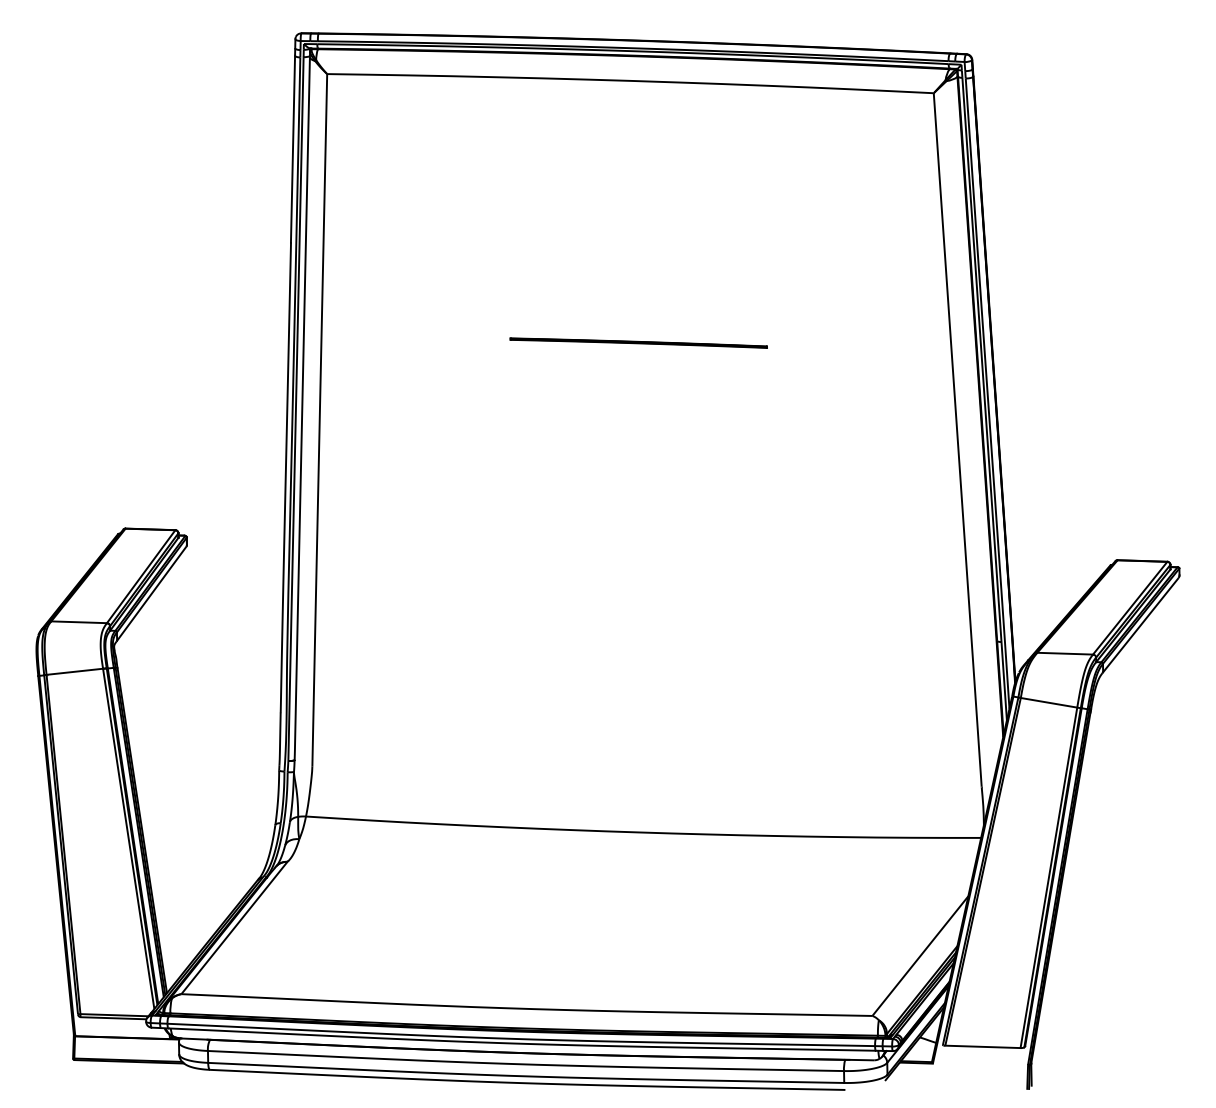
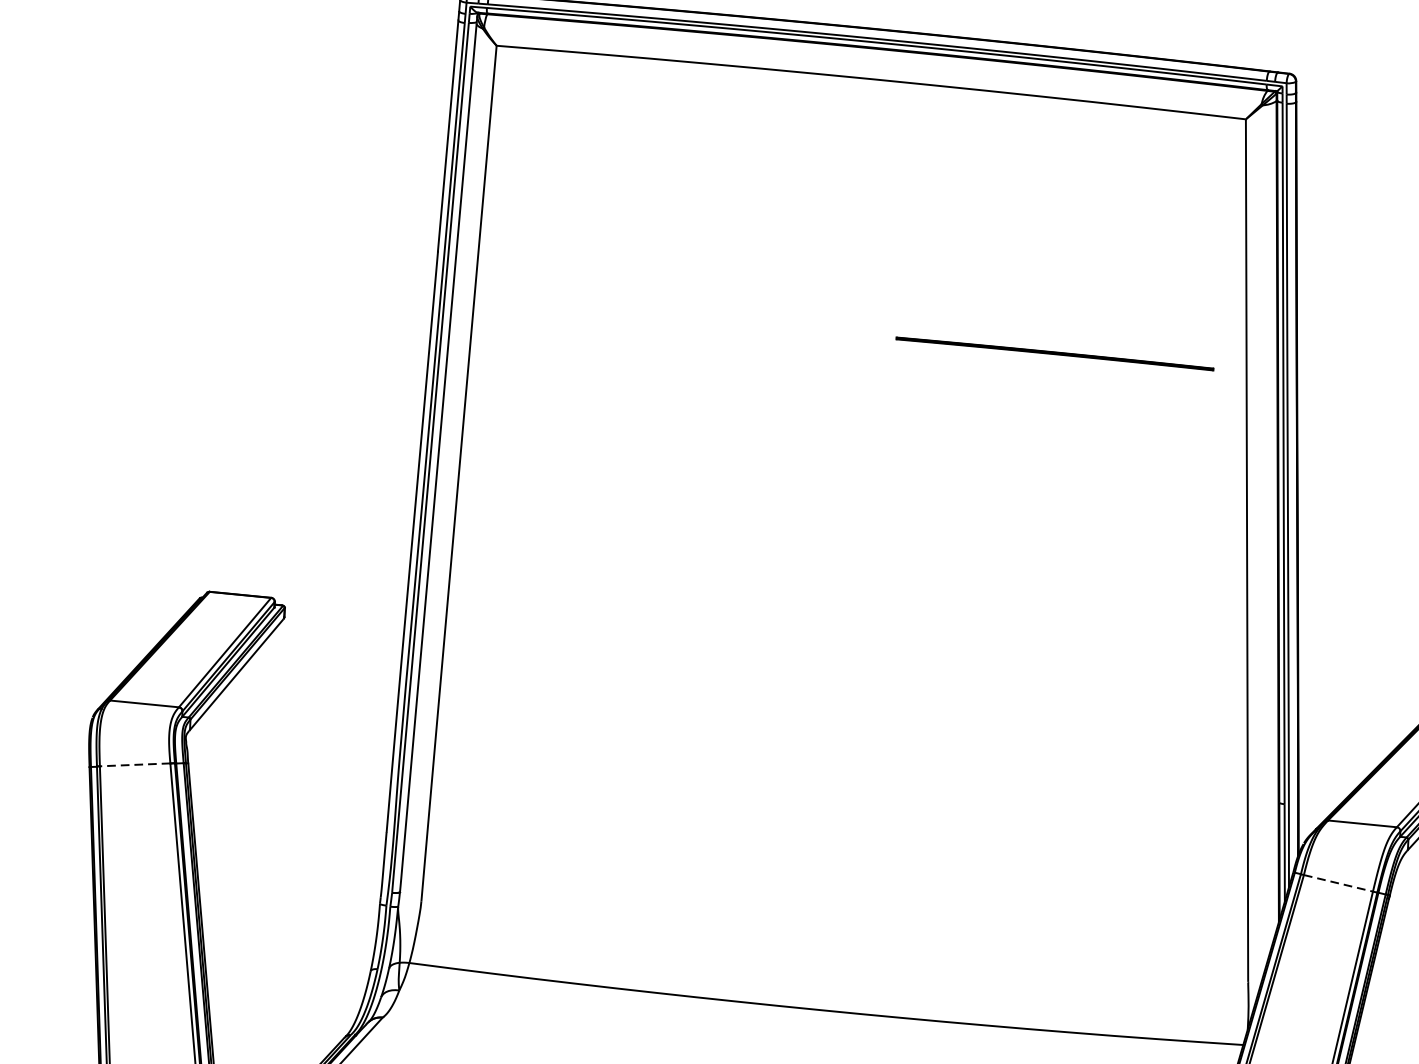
part: (638, 342) -> (1054, 353), moved
line: (74, 671) -> (134, 764), solid -> dashed
line: (1049, 702) -> (1339, 882), solid -> dashed

